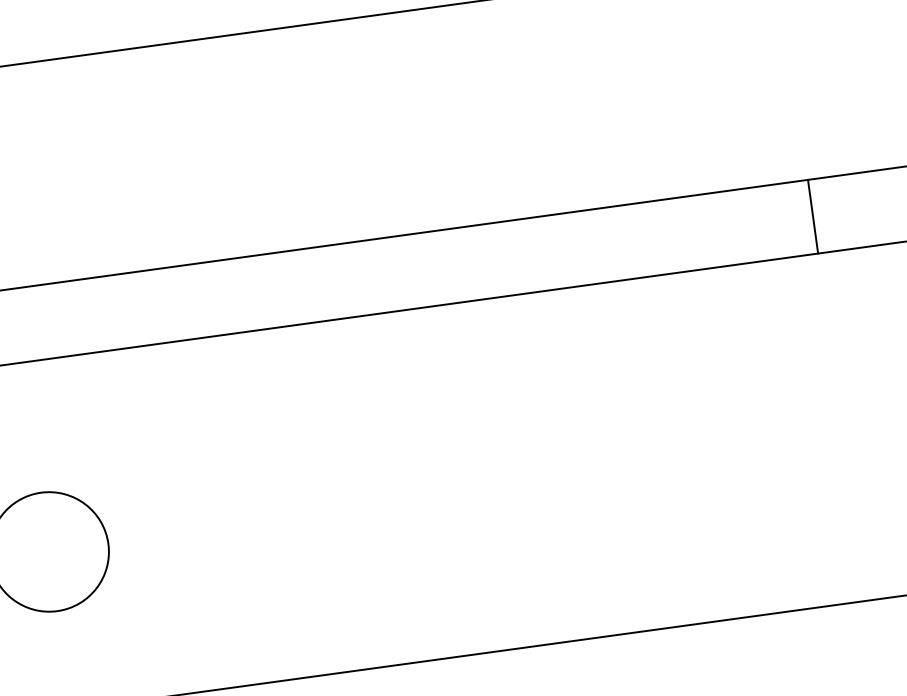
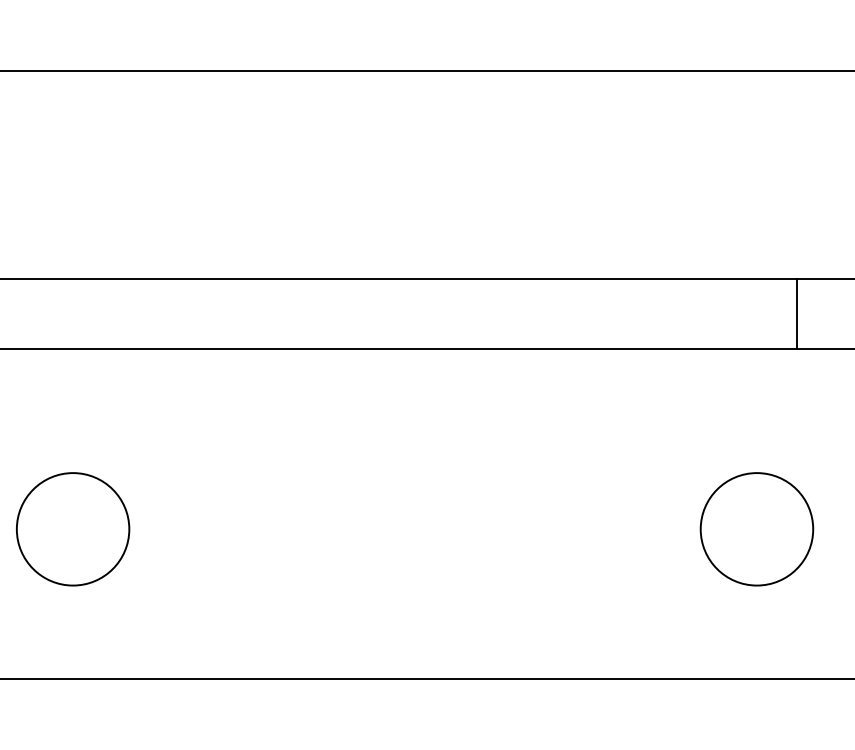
line: (813, 216) -> (797, 314), moved
circle: (768, 453) -> (756, 529), added

